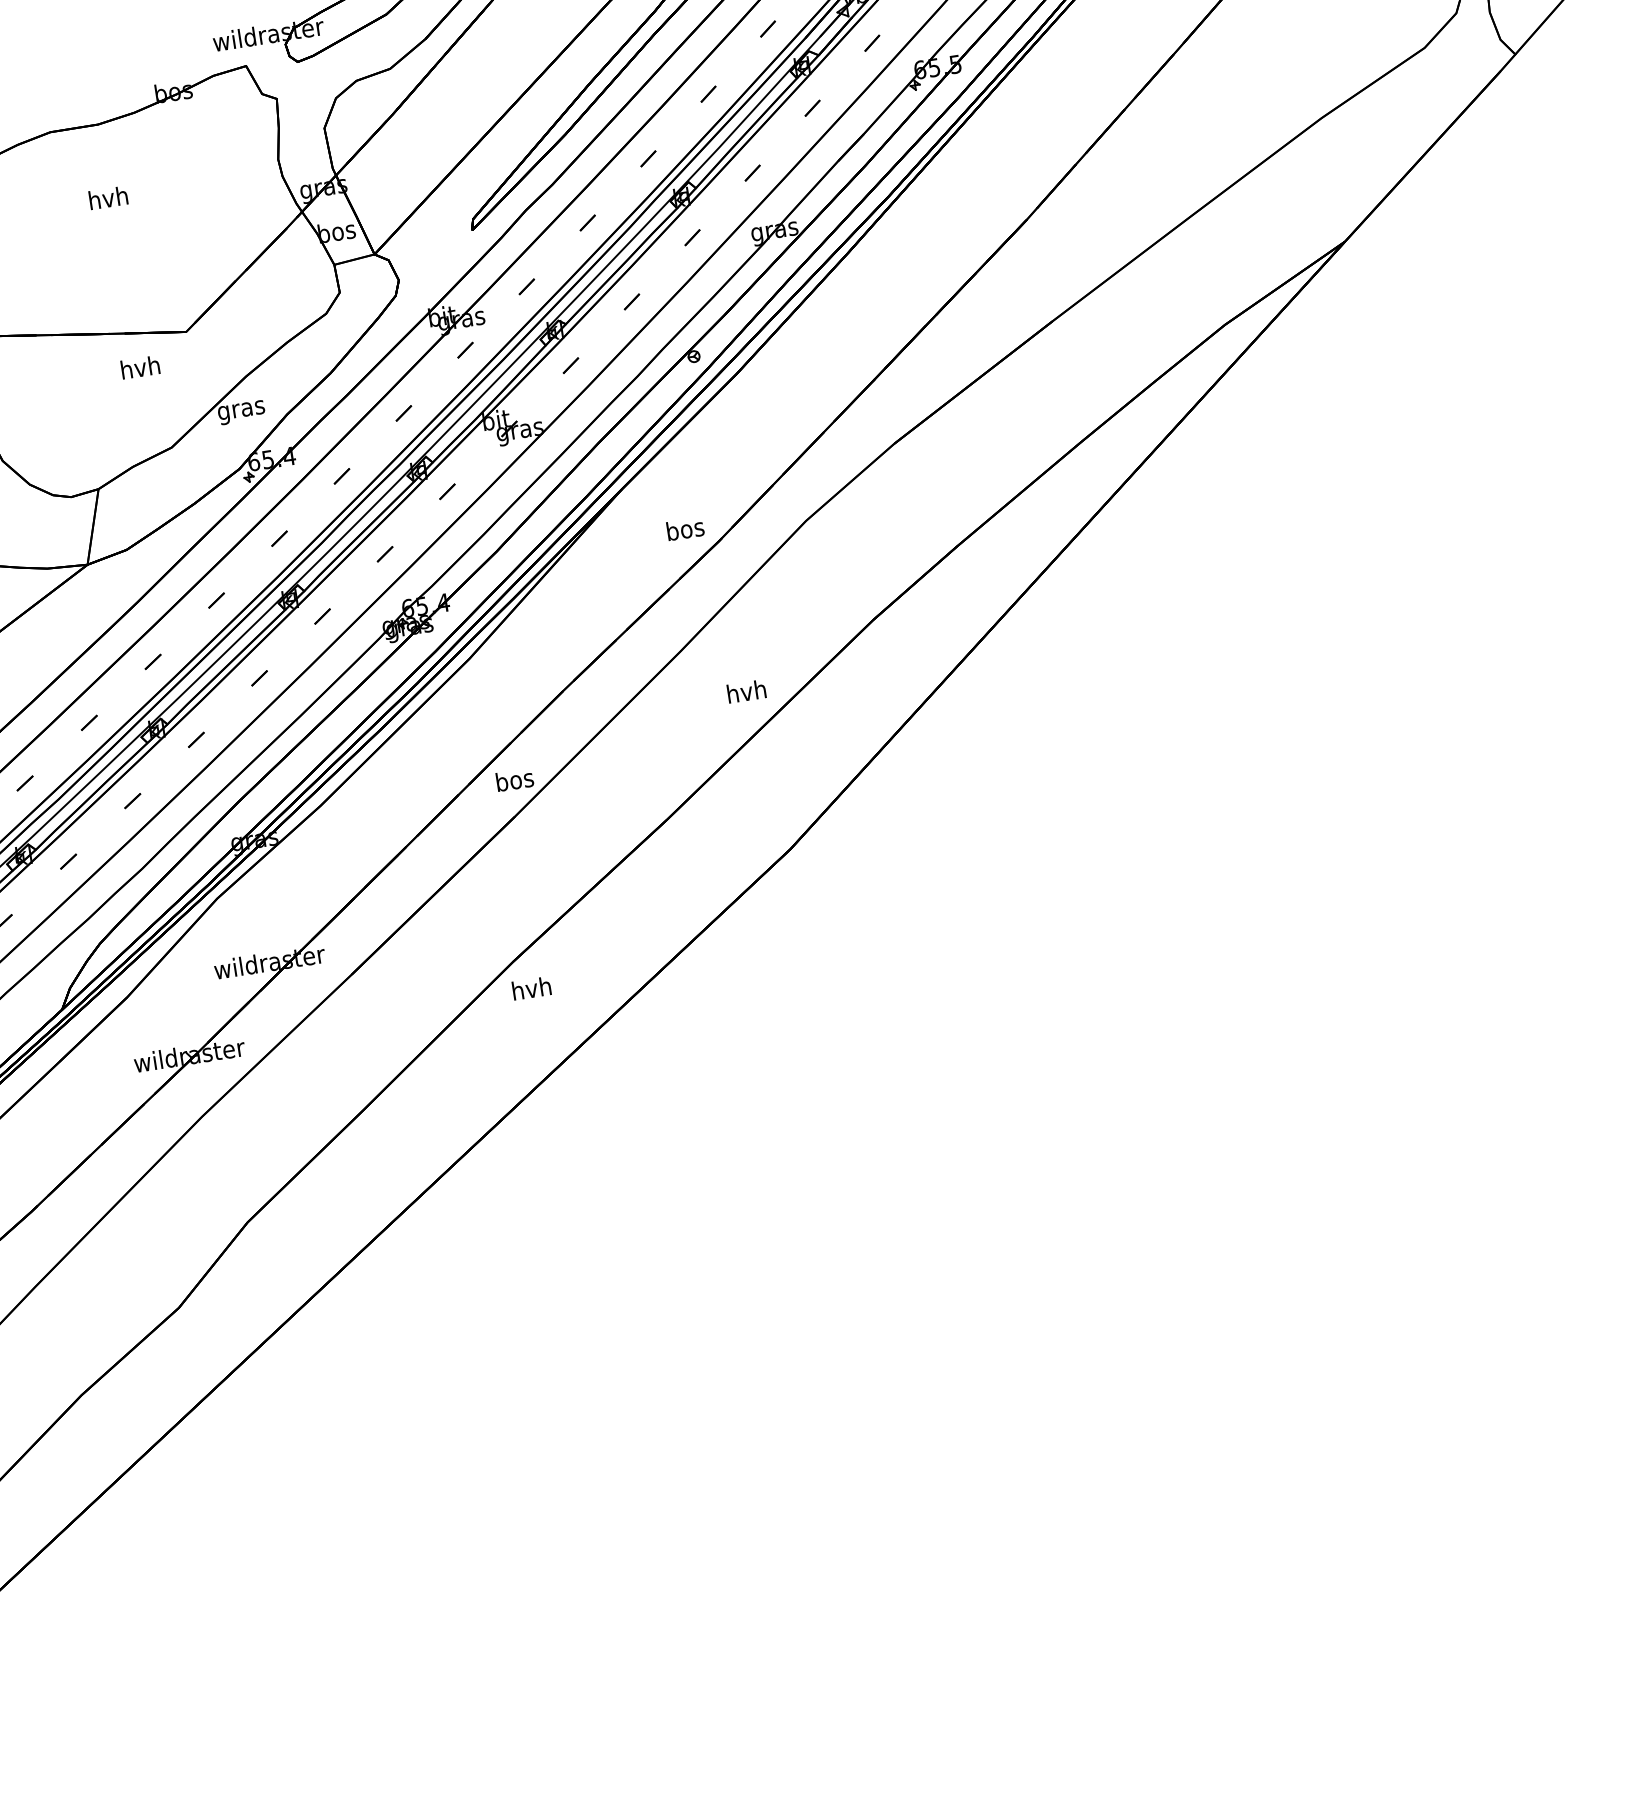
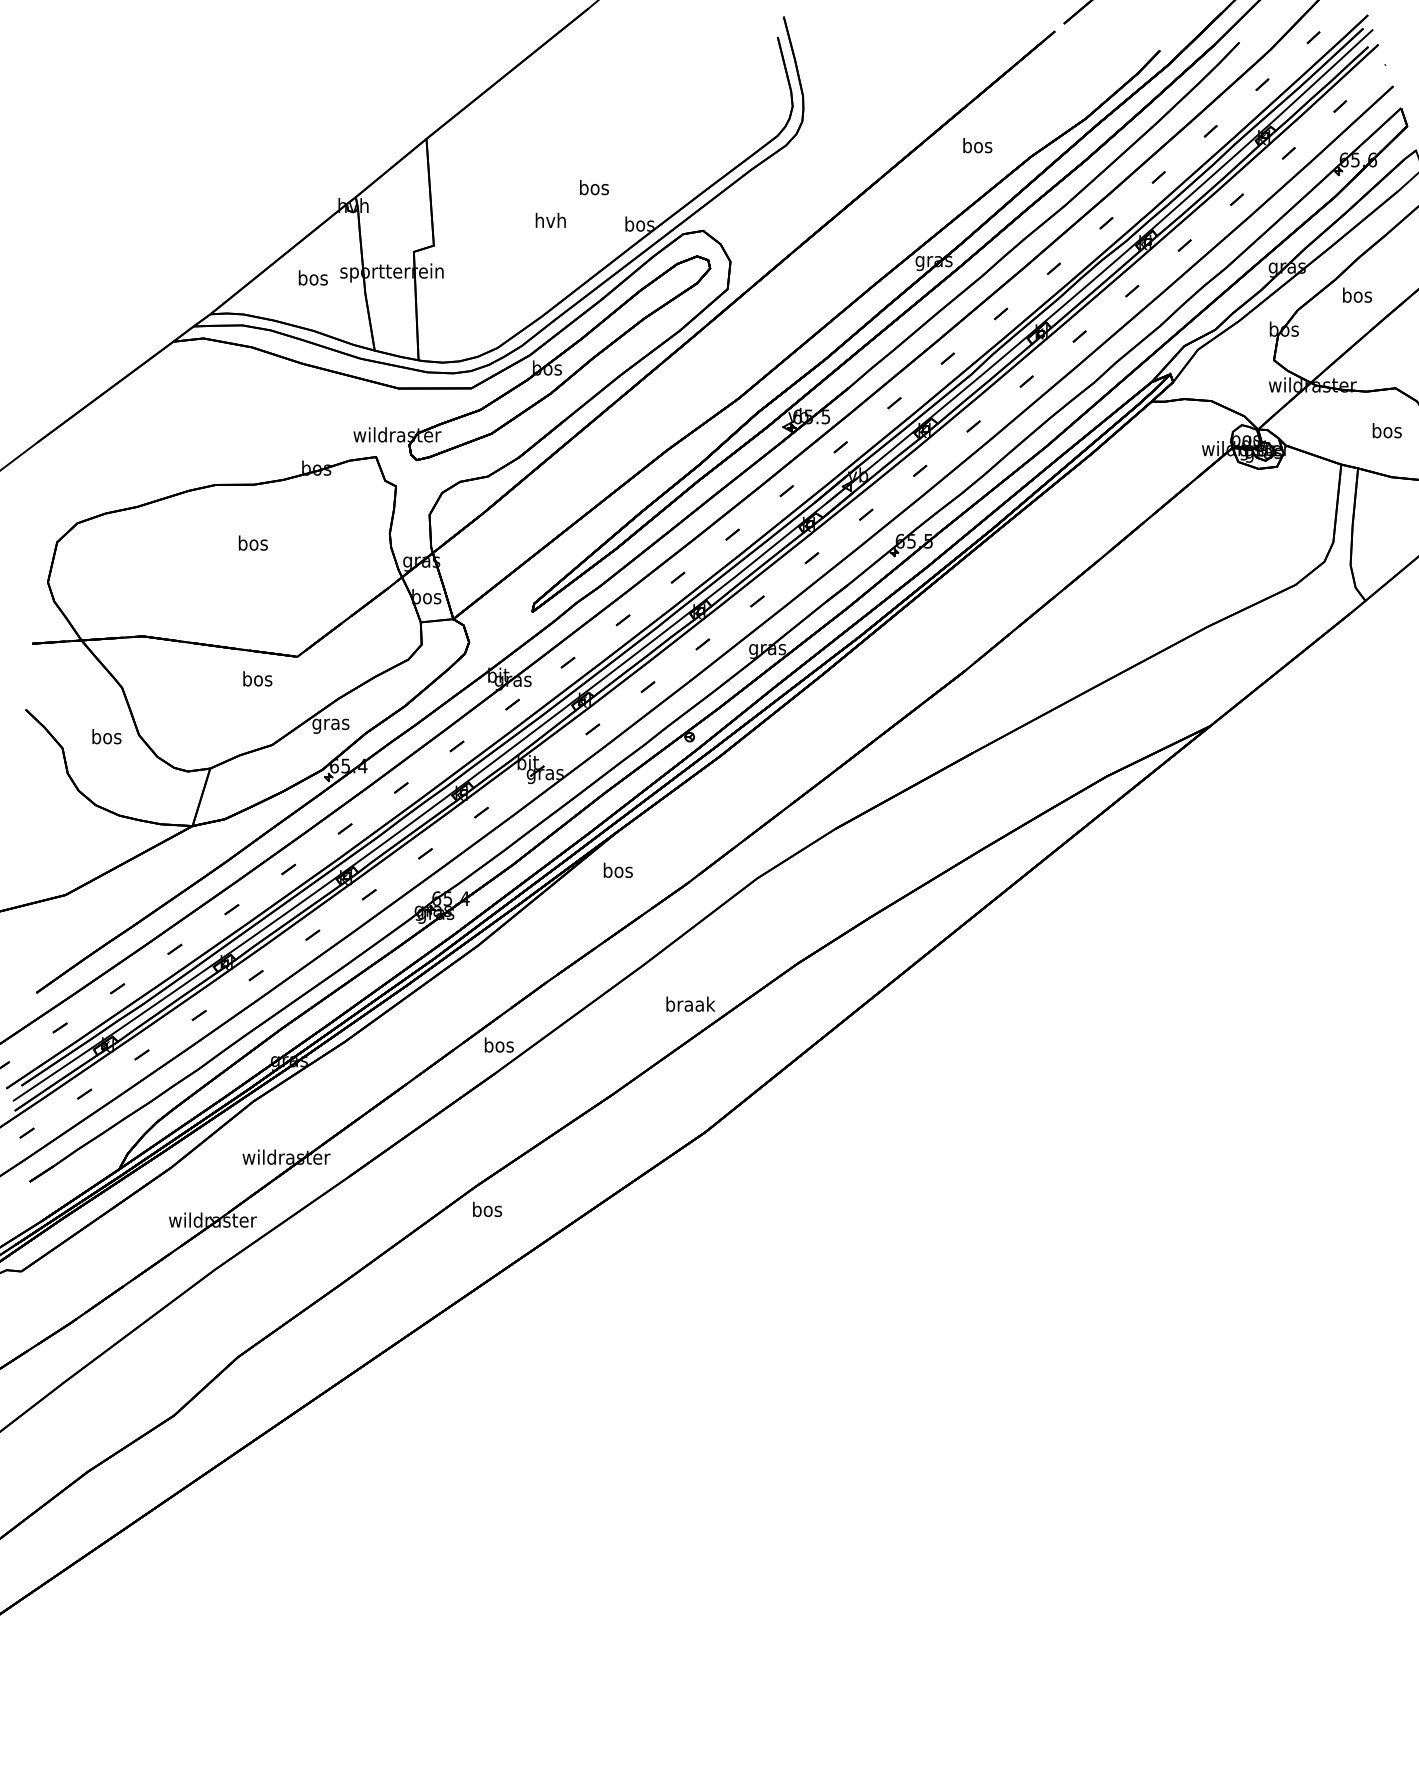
text: (108, 197) -> (253, 542), hvh -> bos
text: (140, 366) -> (257, 678), hvh -> bos
text: (684, 528) -> (617, 869), moved
text: (746, 690) -> (690, 1003), hvh -> braak
text: (532, 988) -> (487, 1209), hvh -> bos

